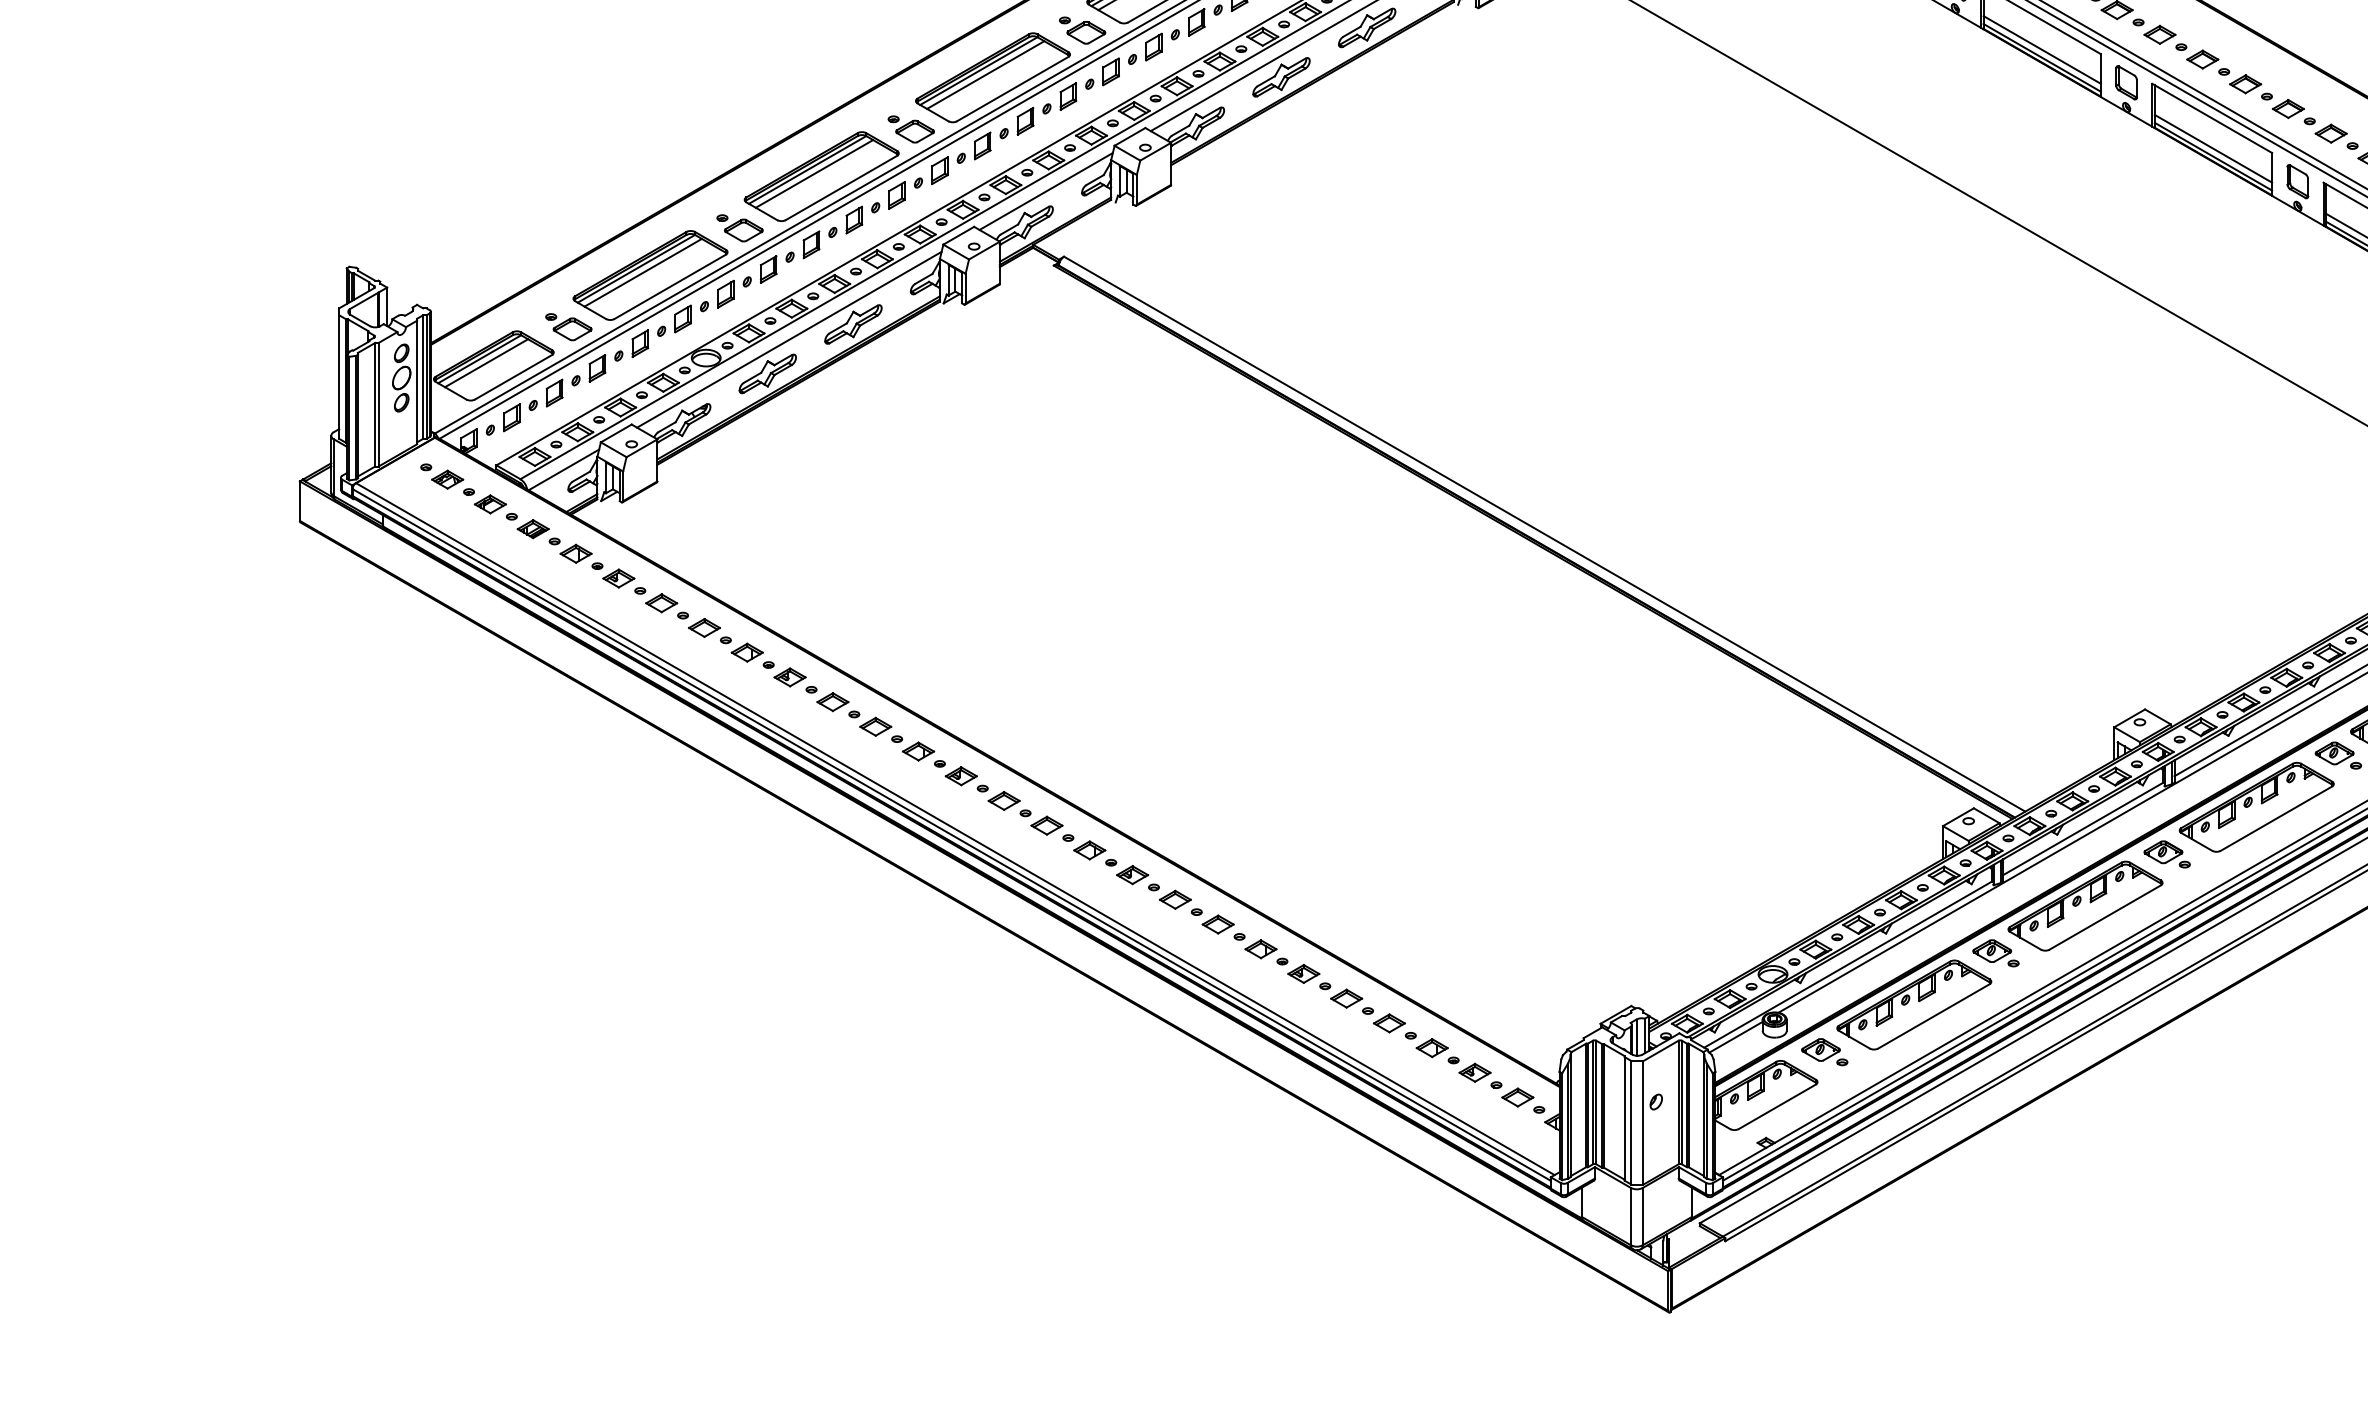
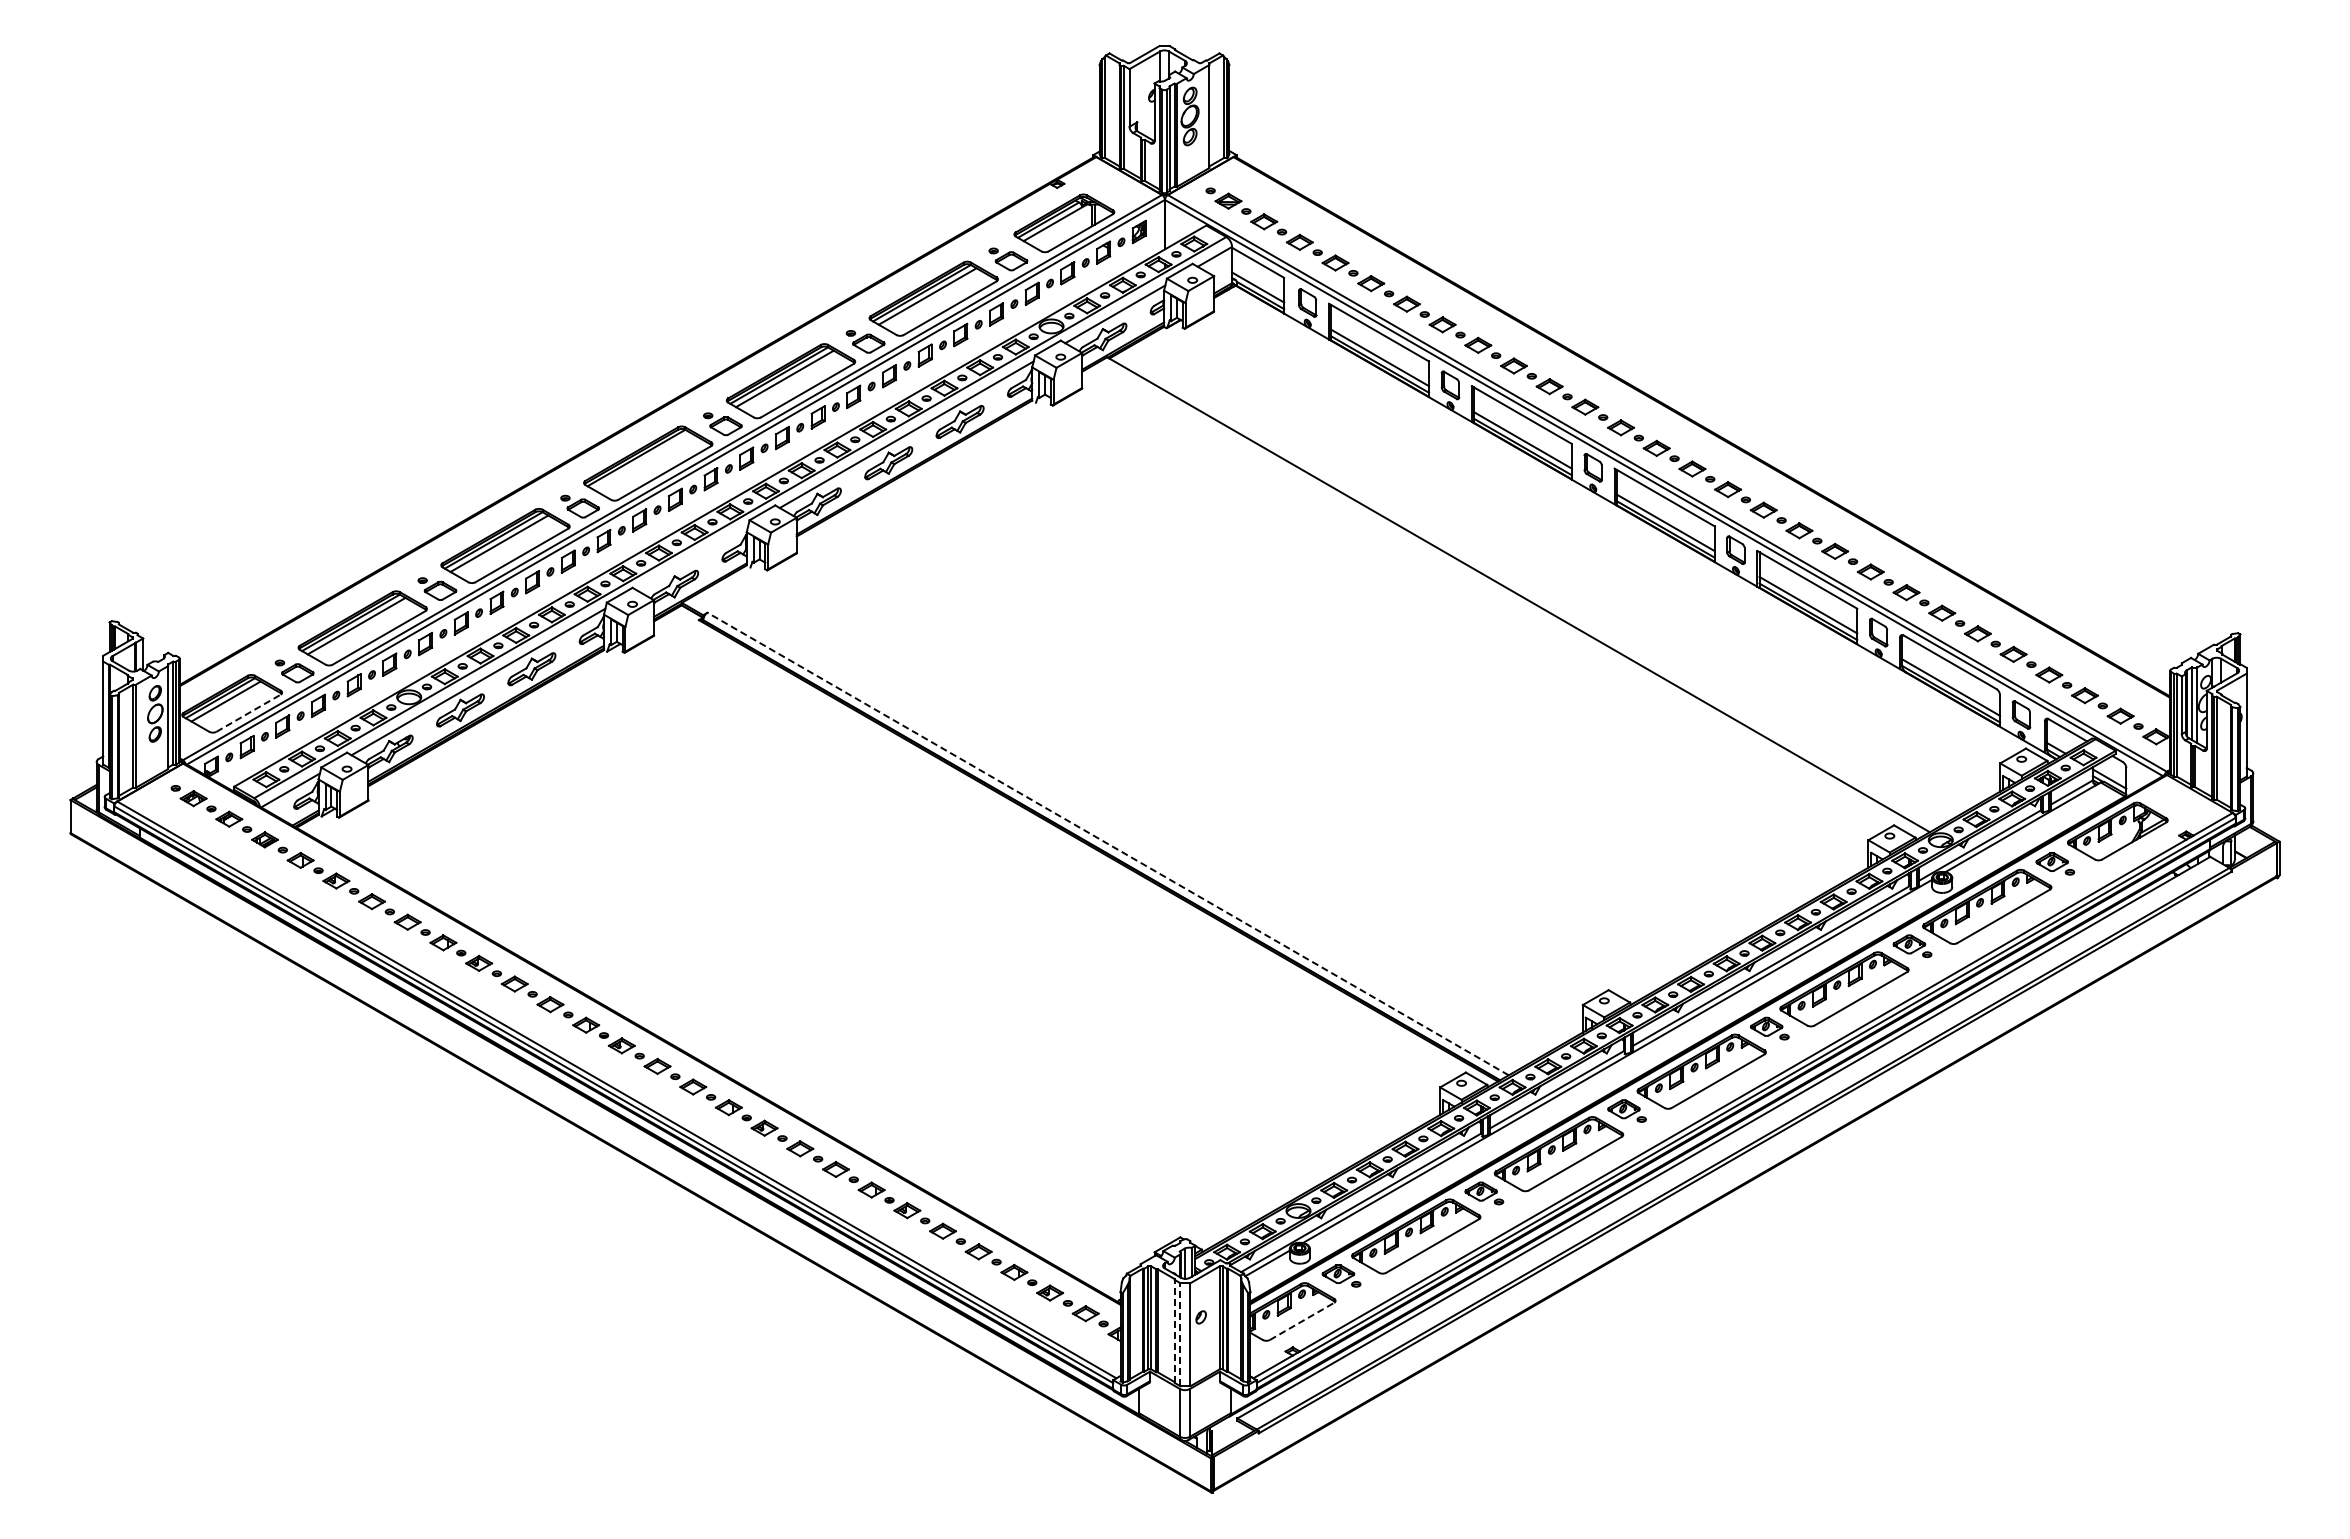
line: (986, 75) -> (642, 461), removed
line: (1046, 191) -> (692, 558), removed
line: (513, 377) -> (248, 713), solid -> dashed
line: (1545, 534) -> (1108, 844), solid -> dashed
line: (1777, 1106) -> (1302, 1321), solid -> dashed
line: (1624, 1118) -> (1174, 1331), solid -> dashed
line: (1631, 1122) -> (1180, 1334), solid -> dashed

